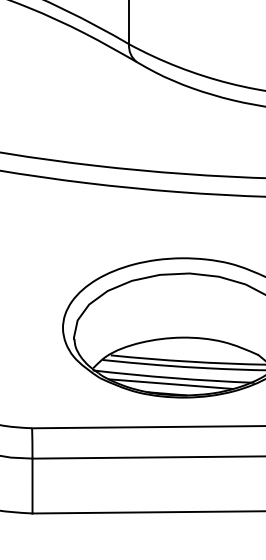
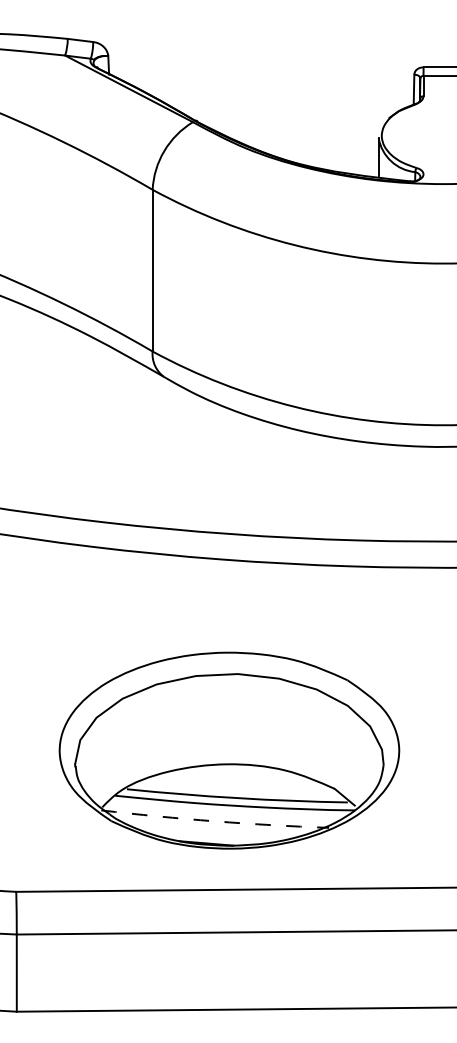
arc: (173, 378) -> (214, 821), solid -> dashed
line: (170, 383) -> (211, 829), removed

